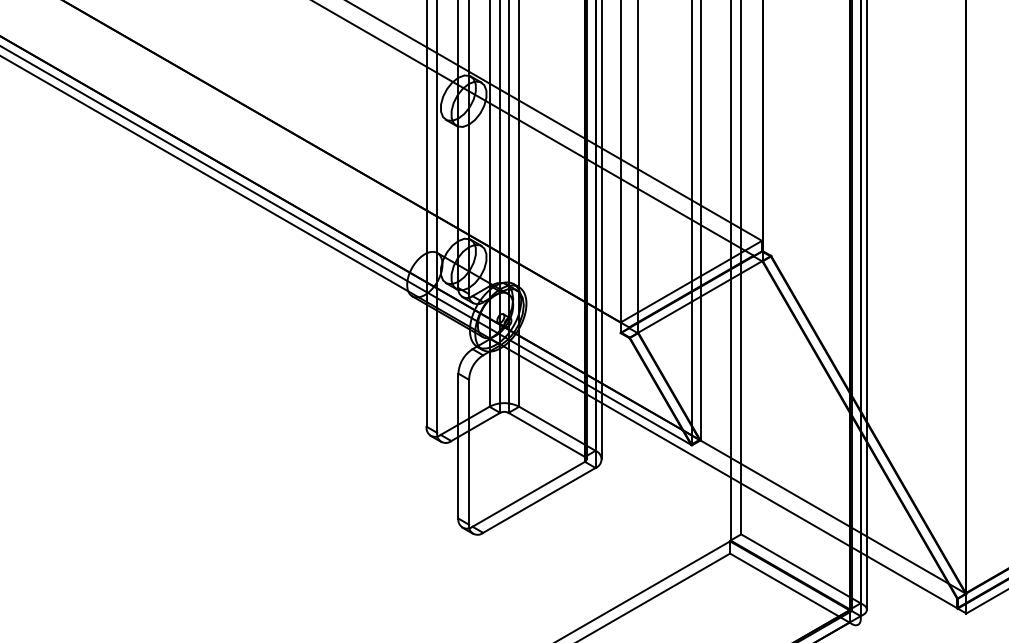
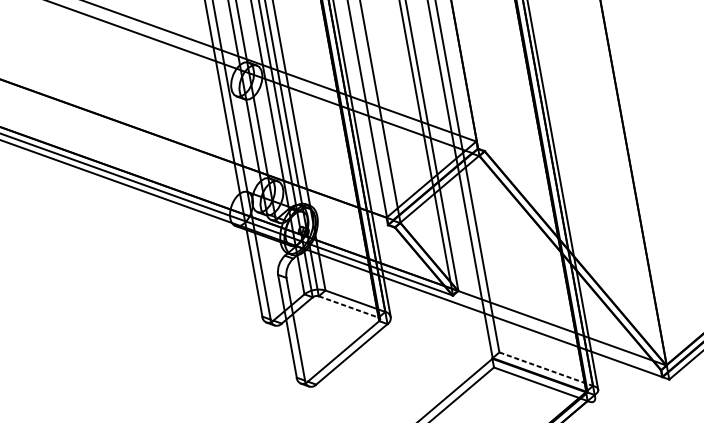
line: (547, 435) -> (349, 307), solid -> dashed
line: (800, 568) -> (545, 369), solid -> dashed

